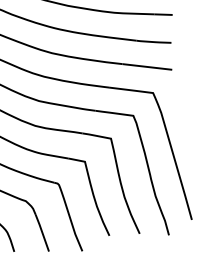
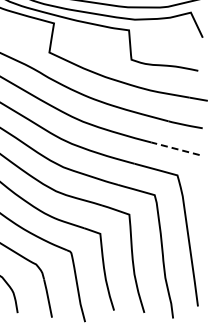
line: (147, 66) -> (175, 148), solid -> dashed

